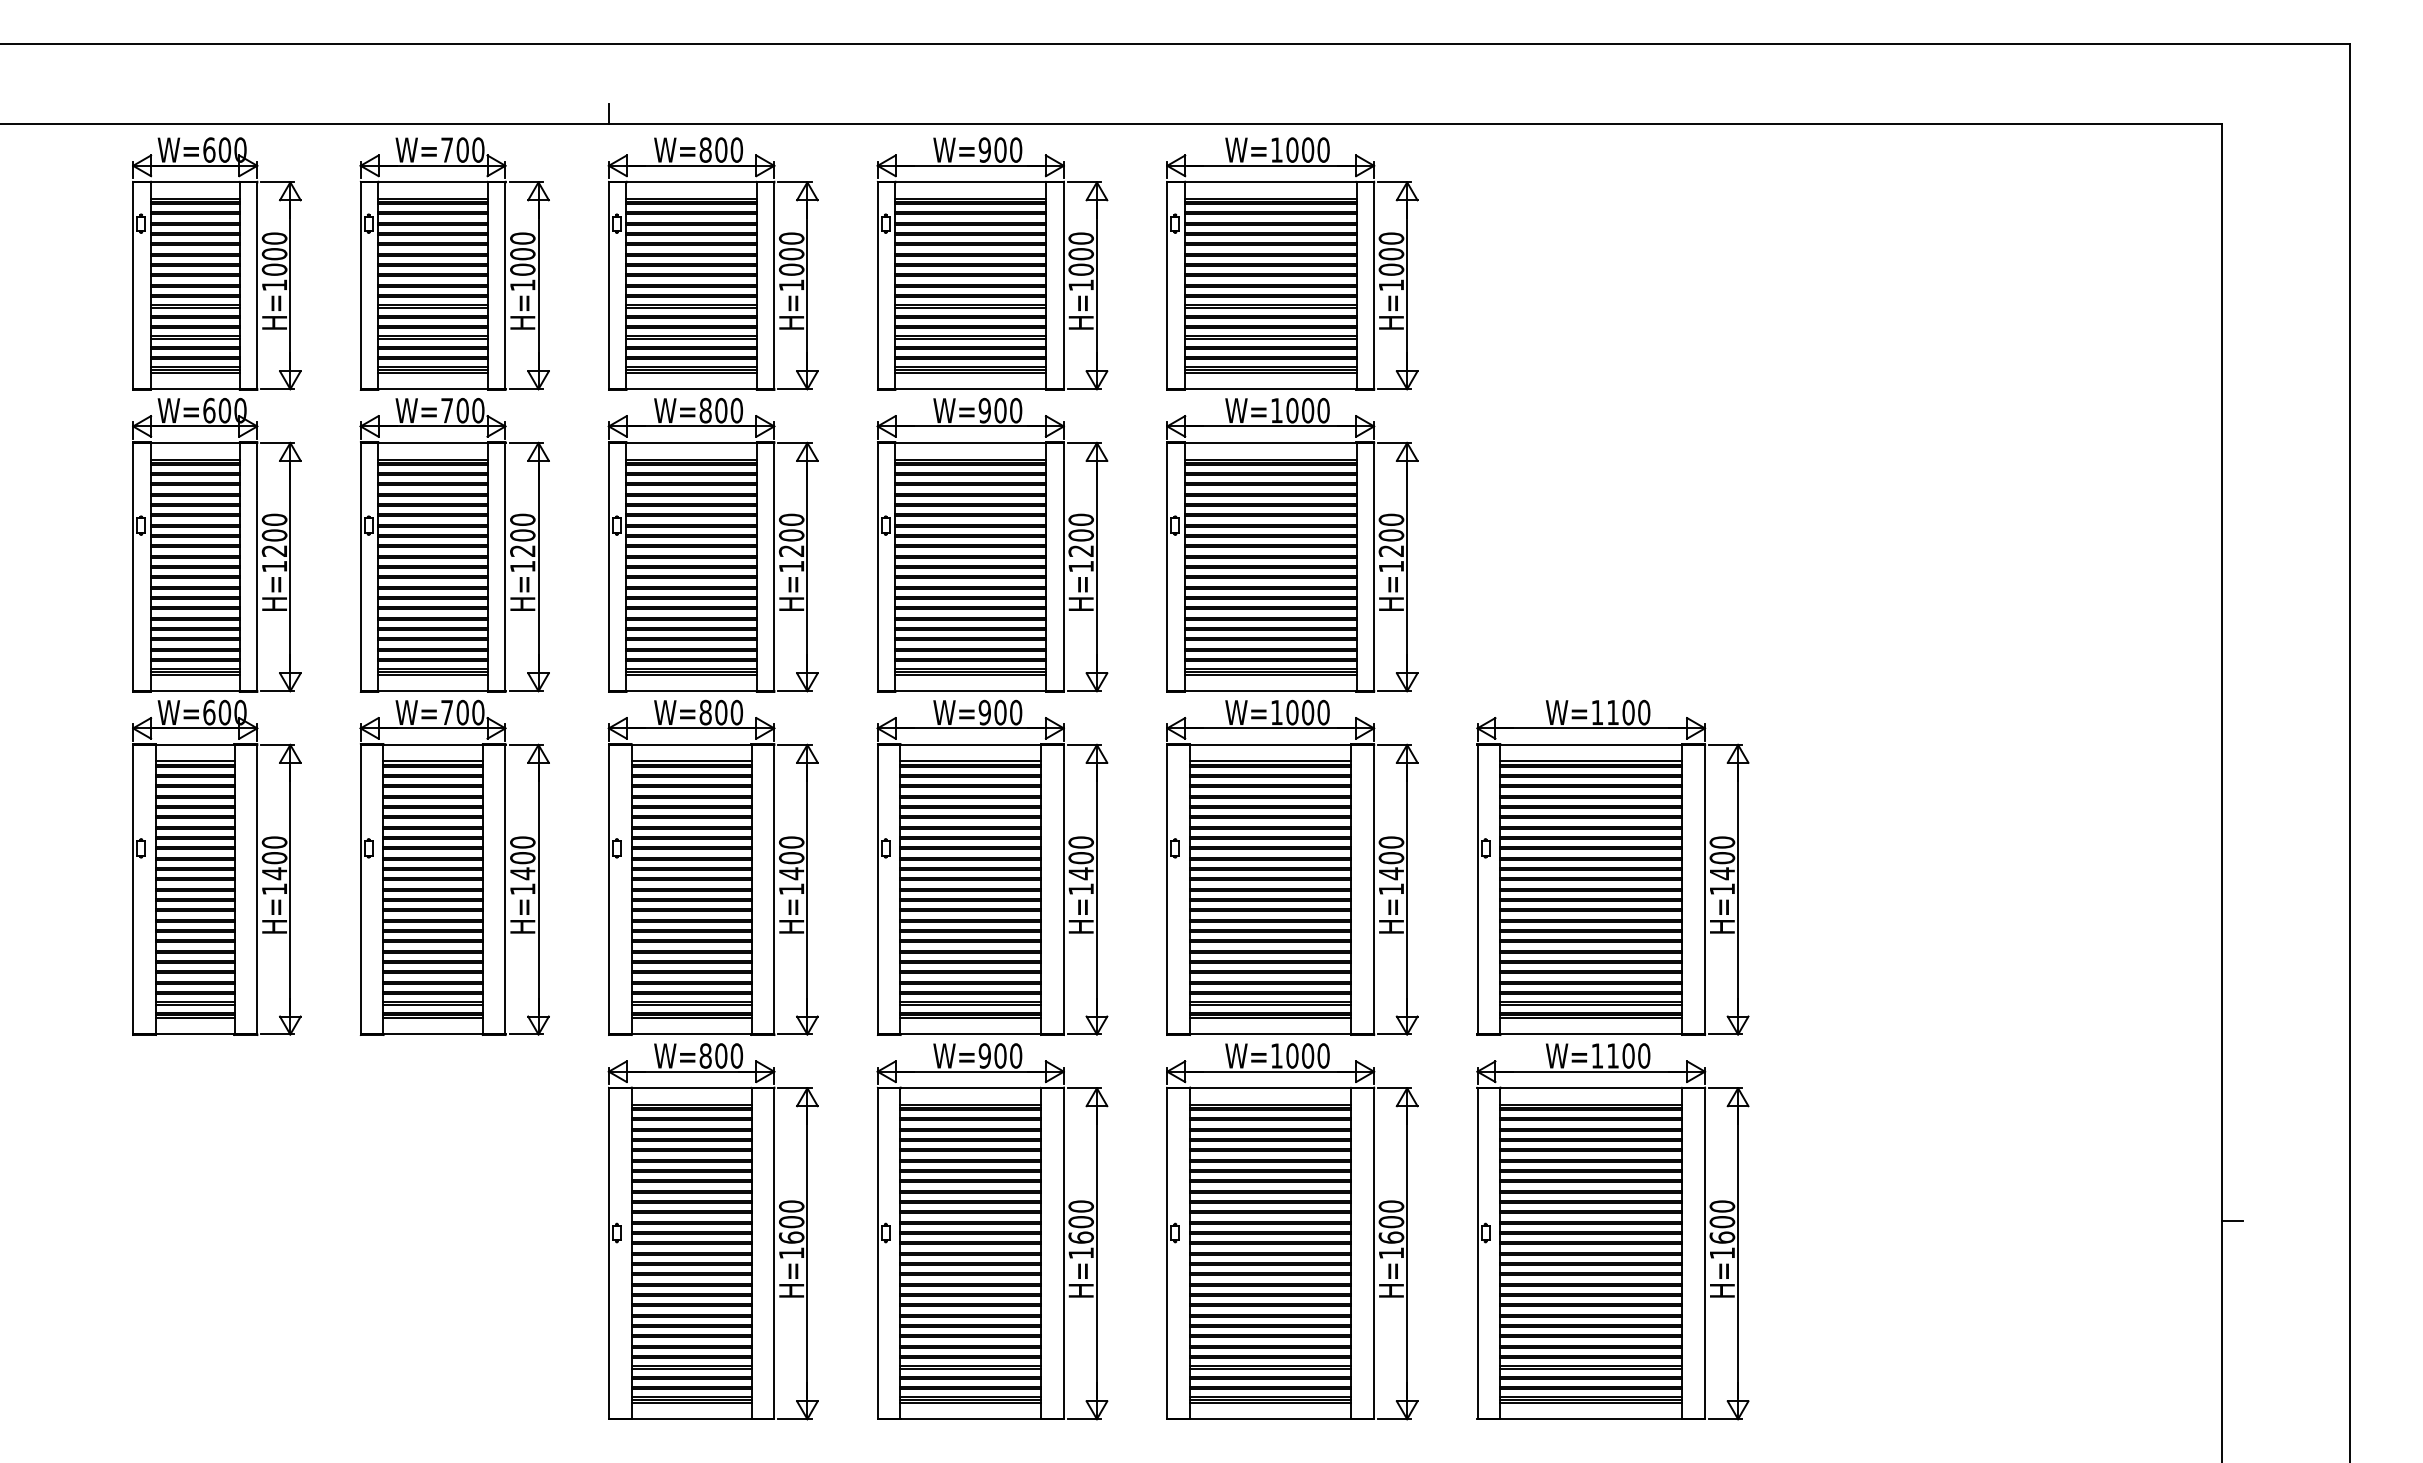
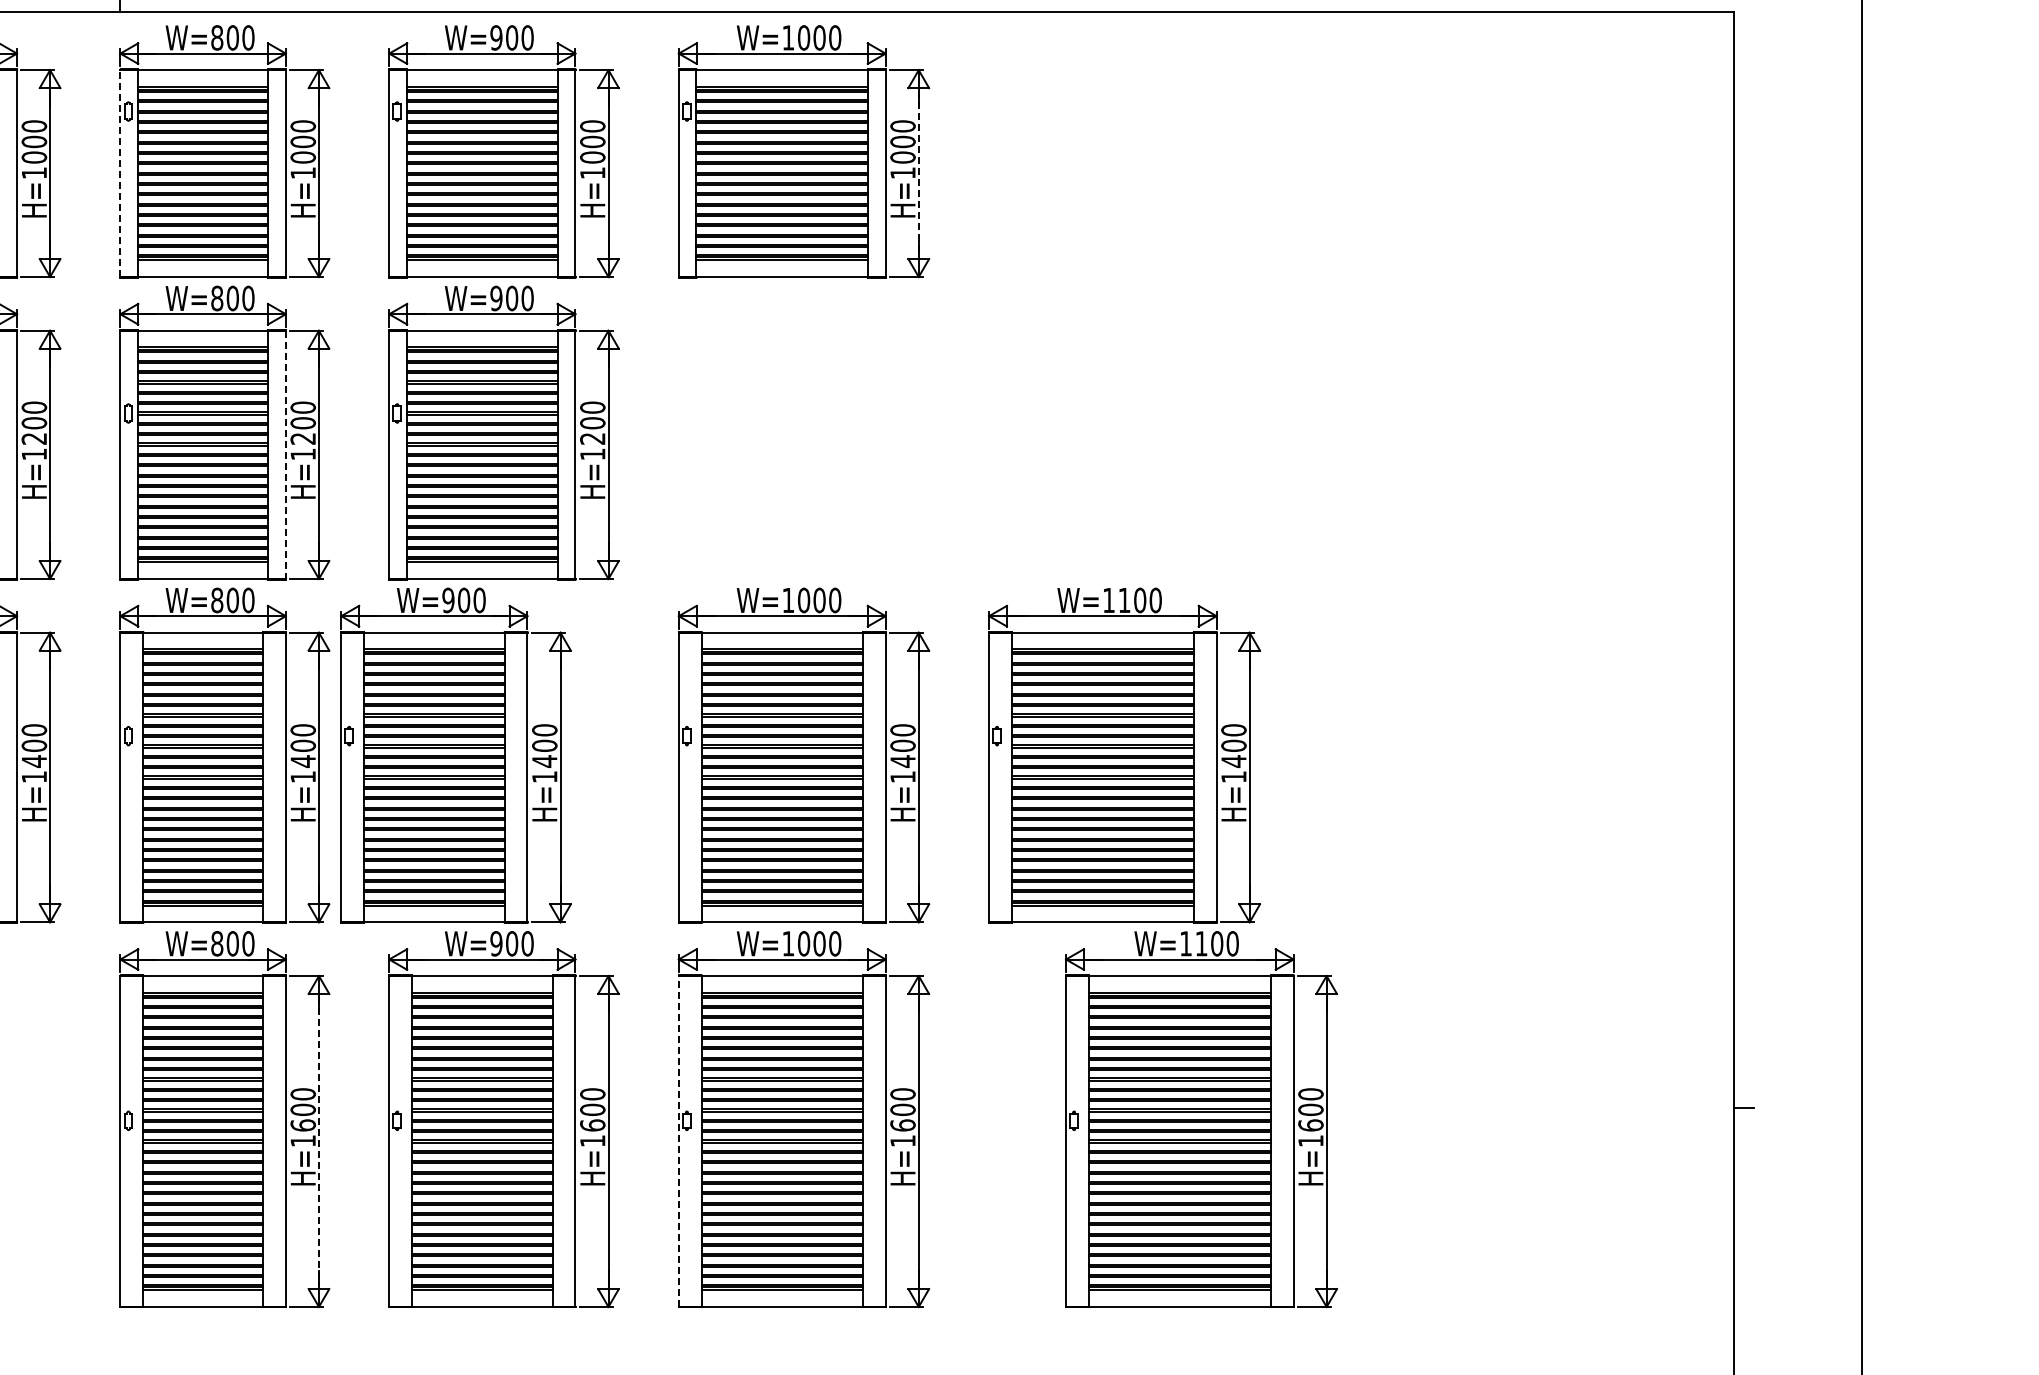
line: (608, 285) -> (120, 173), solid -> dashed
line: (1407, 285) -> (919, 173), solid -> dashed
part: (1292, 545) -> (804, 433), removed
line: (774, 567) -> (286, 455), solid -> dashed
part: (992, 867) -> (456, 755), moved
part: (1612, 1231) -> (1201, 1119), moved
line: (807, 1253) -> (319, 1141), solid -> dashed
line: (1167, 1253) -> (679, 1141), solid -> dashed

